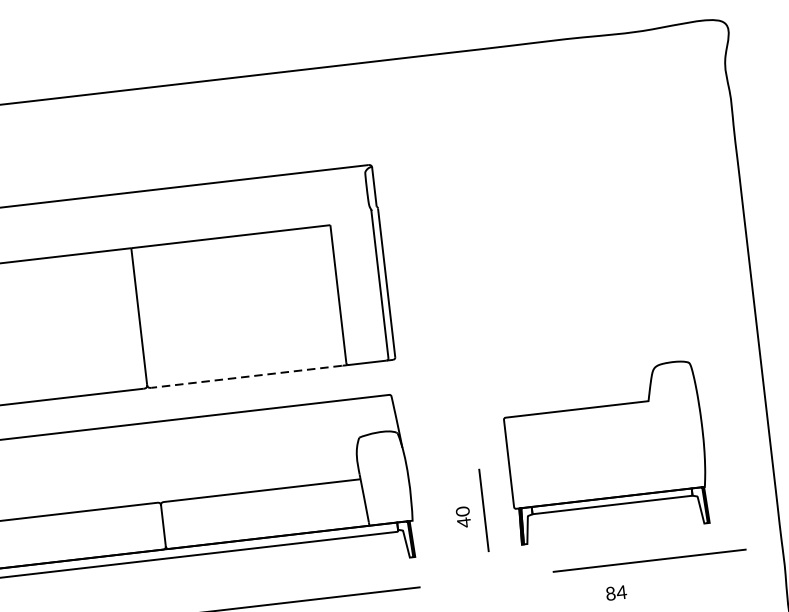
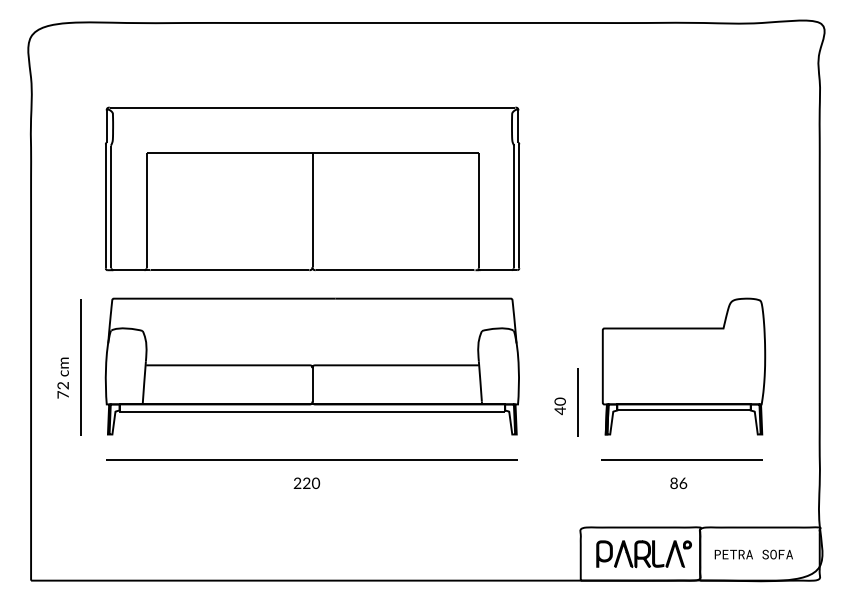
line: (245, 377) -> (394, 270), dashed -> solid
line: (648, 560) -> (681, 459), moved
text: (622, 592) -> (683, 483), 84 -> 86

